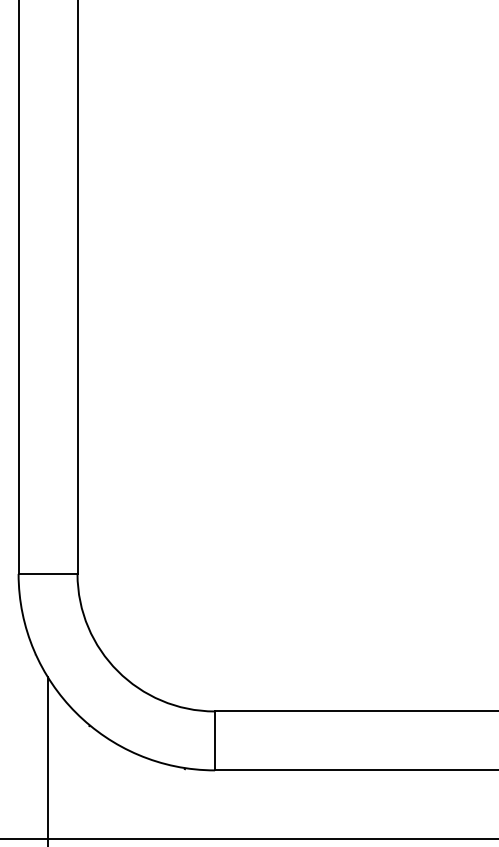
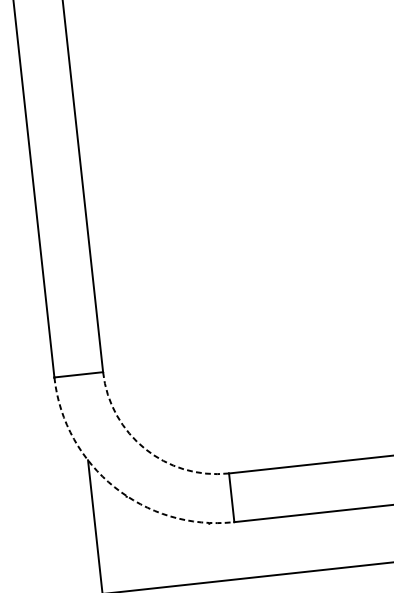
arc: (117, 671) -> (144, 449), solid -> dashed
arc: (76, 712) -> (114, 486), solid -> dashed

